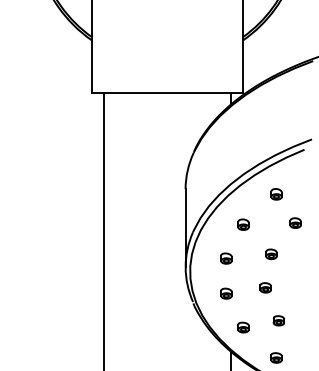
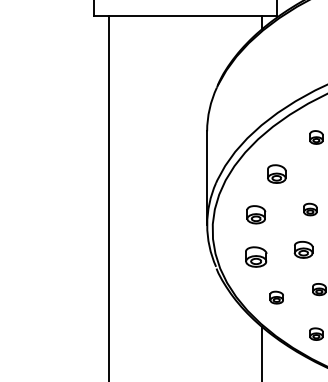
part: (243, 224) -> (276, 173), size x1.4
part: (226, 258) -> (256, 214), size x1.4
part: (265, 287) -> (303, 249), size x1.4
part: (226, 293) -> (256, 256), size x1.6

